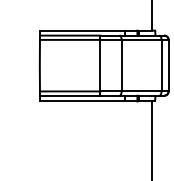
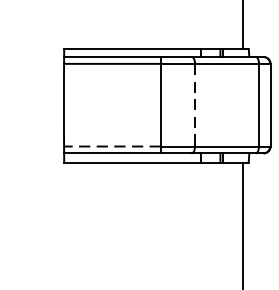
line: (121, 65) -> (194, 104), solid -> dashed
line: (69, 91) -> (111, 146), solid -> dashed

